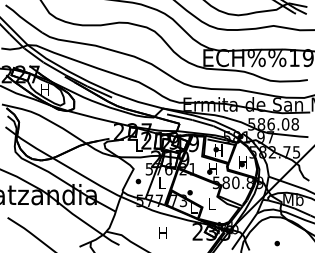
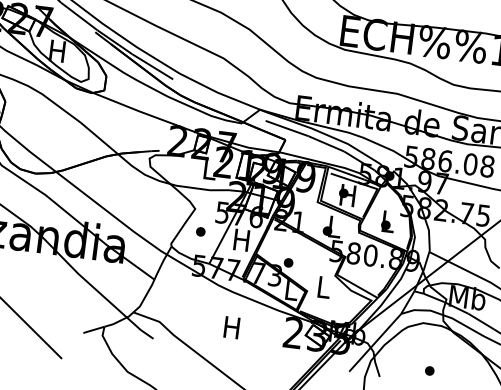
text: (242, 162) -> (386, 221), H -> L
text: (212, 168) -> (333, 225), H -> L
text: (161, 182) -> (240, 238), L -> H

